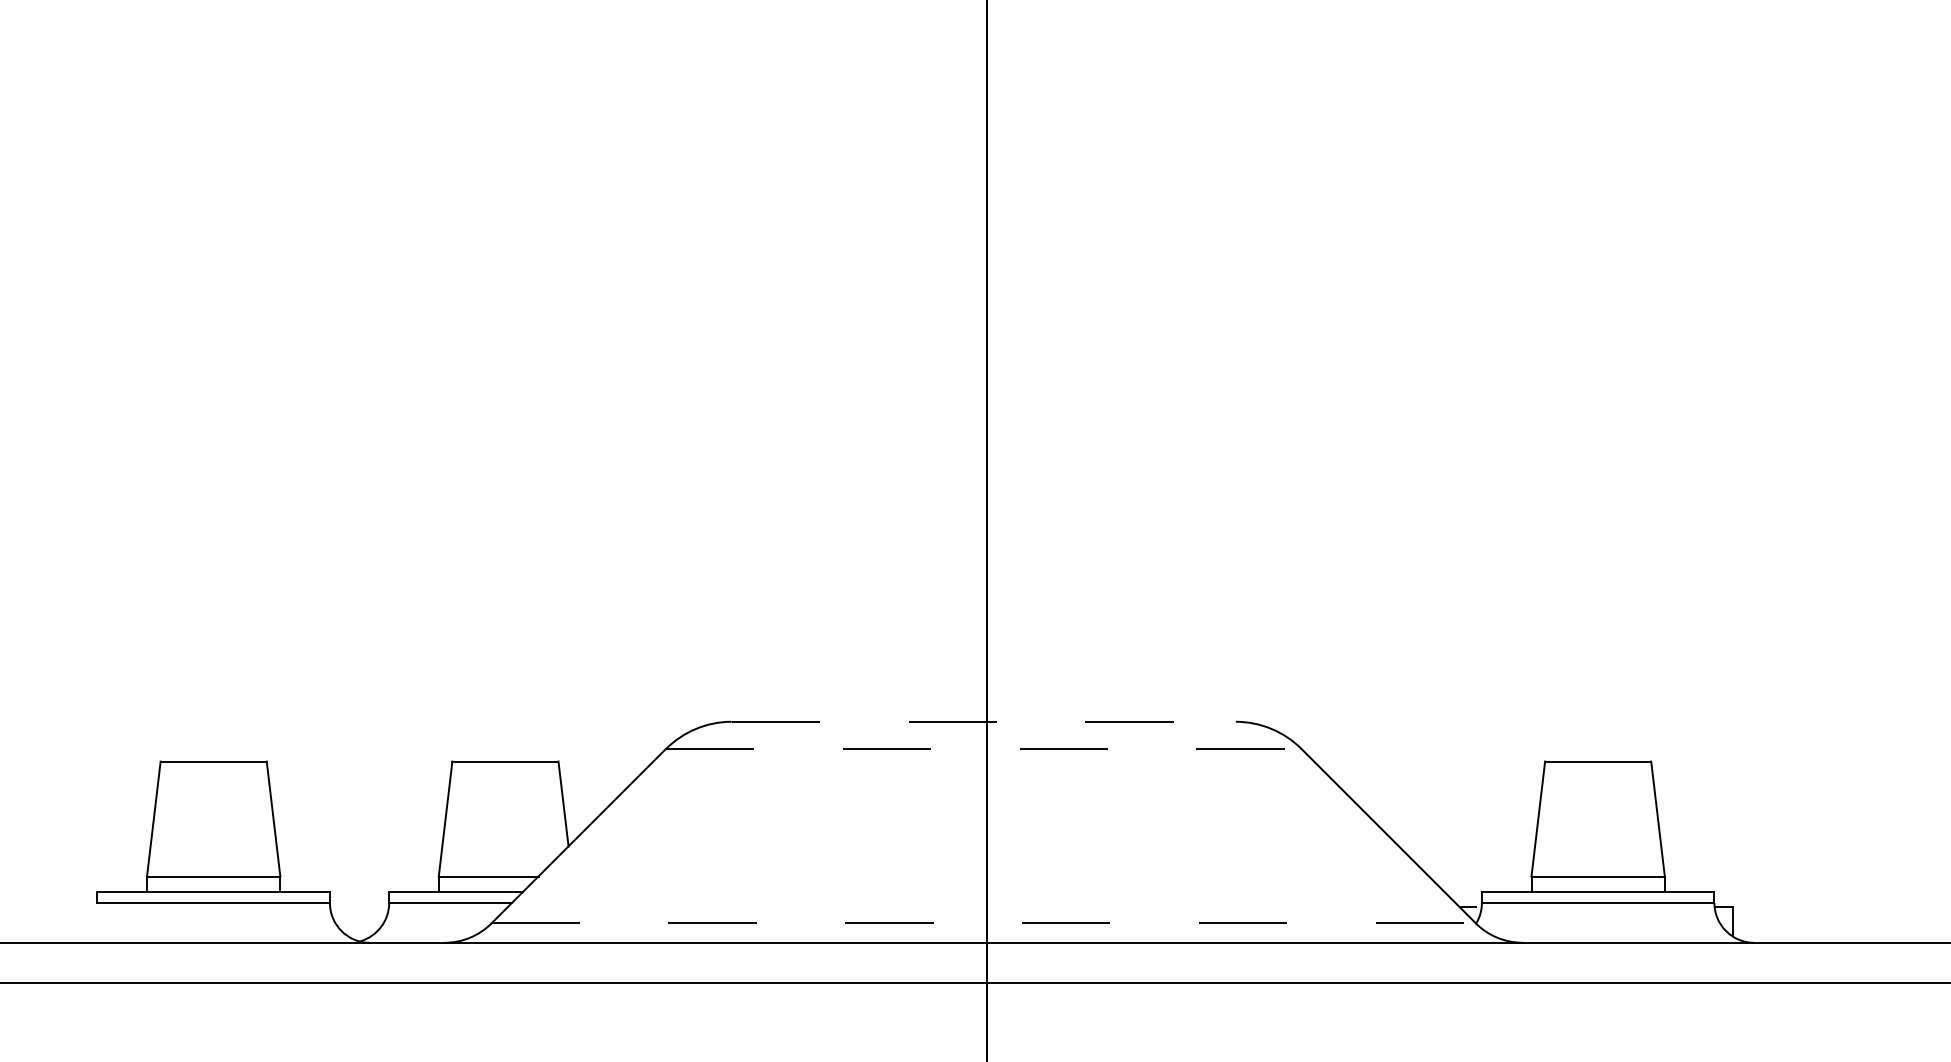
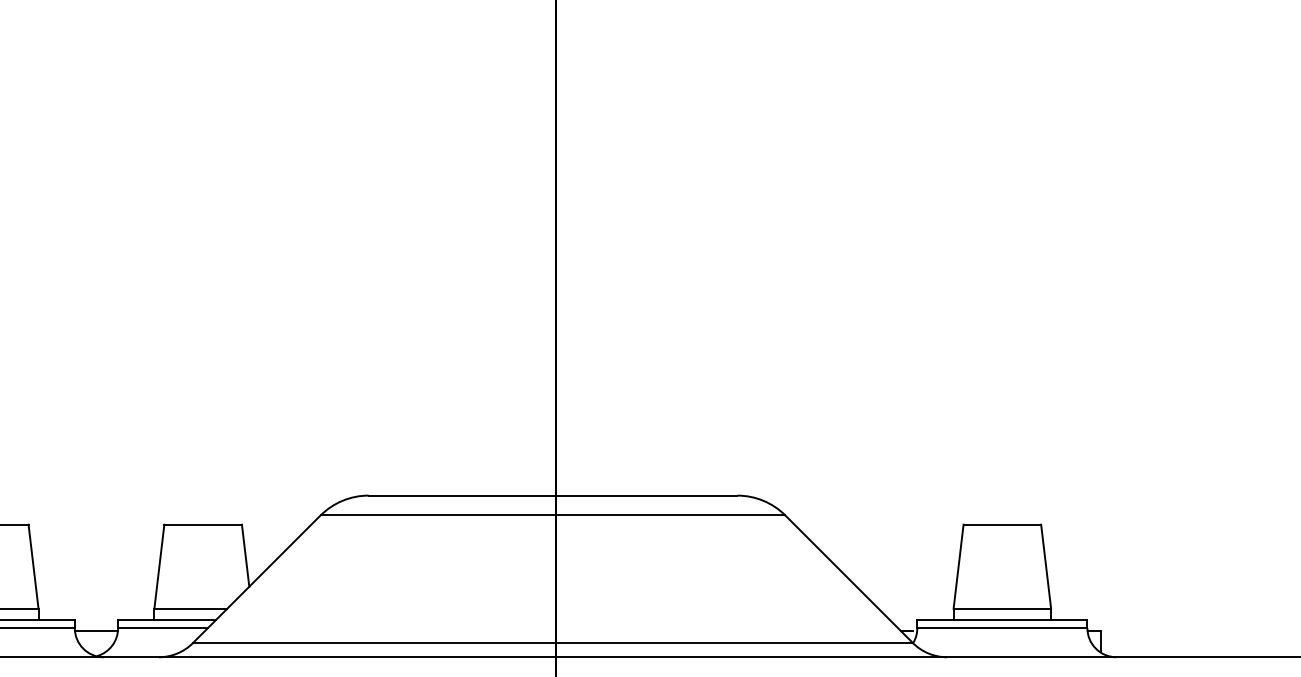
line: (984, 721) -> (553, 495), dashed -> solid
line: (983, 748) -> (552, 515), dashed -> solid
line: (360, 907) -> (97, 631), added
line: (984, 923) -> (553, 643), dashed -> solid

